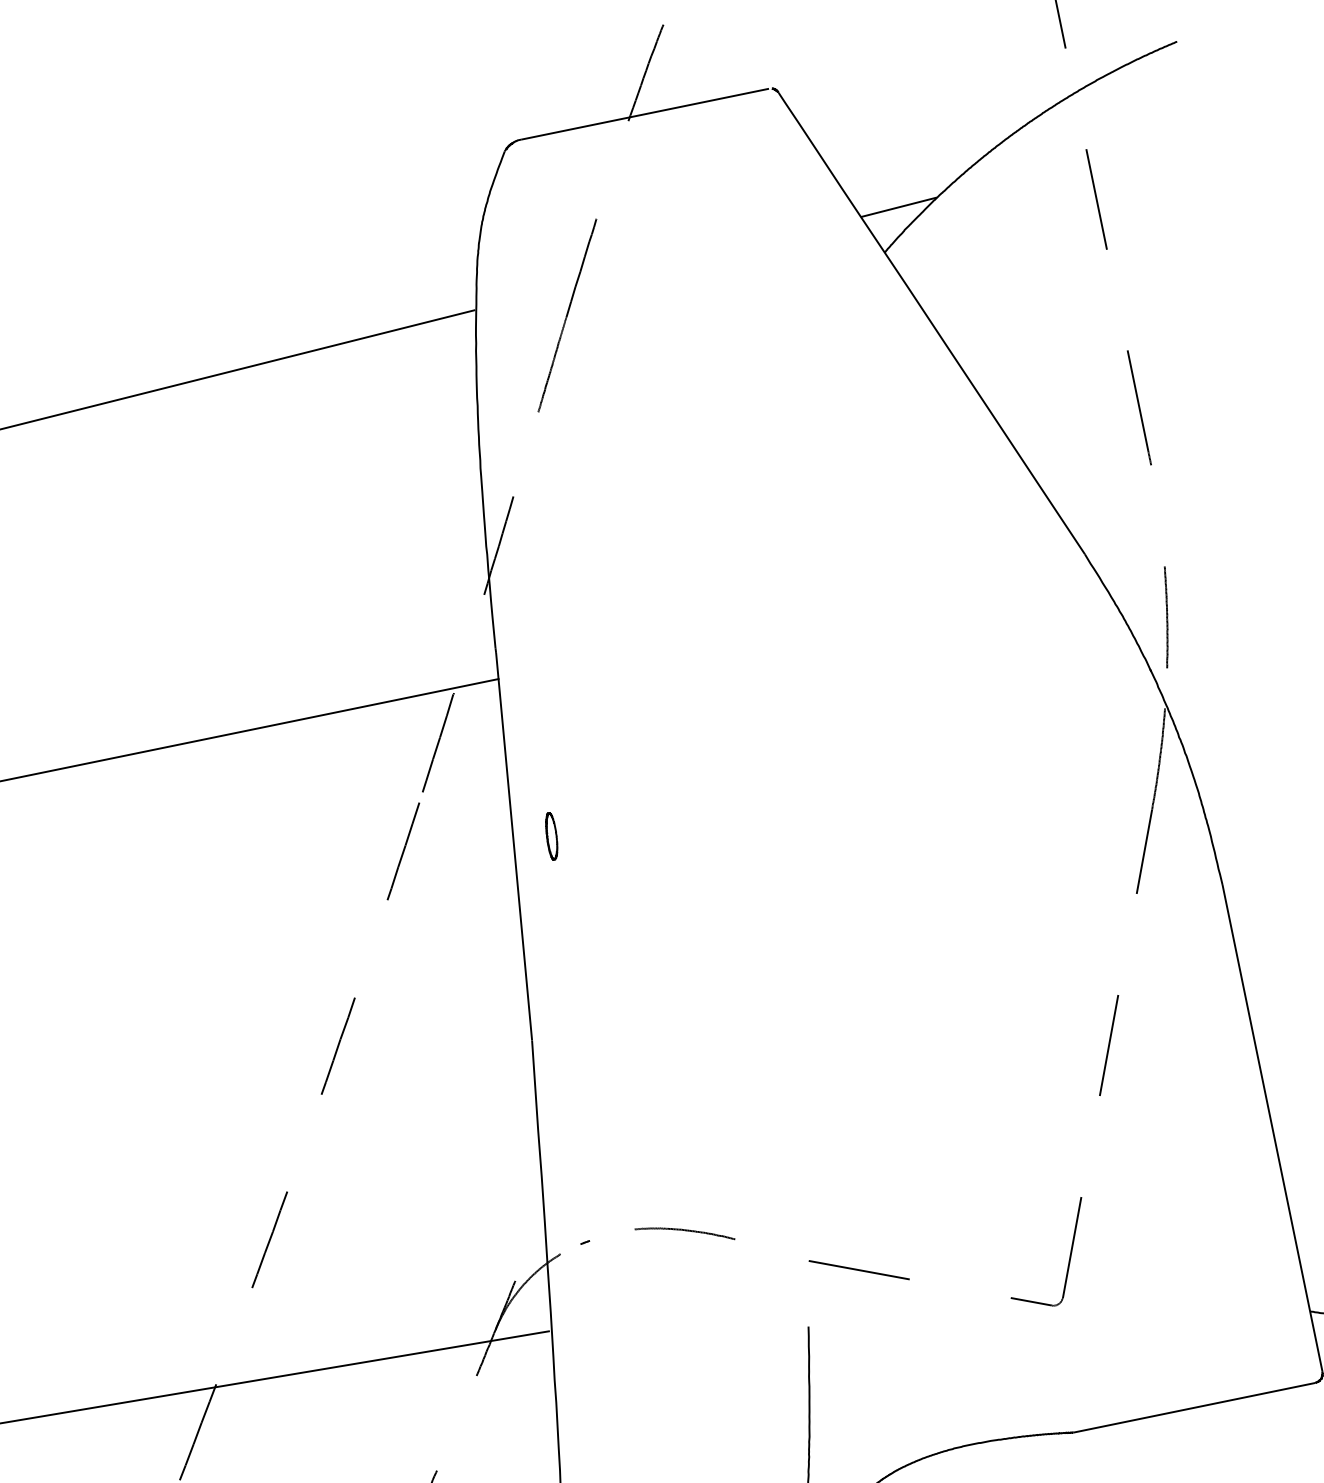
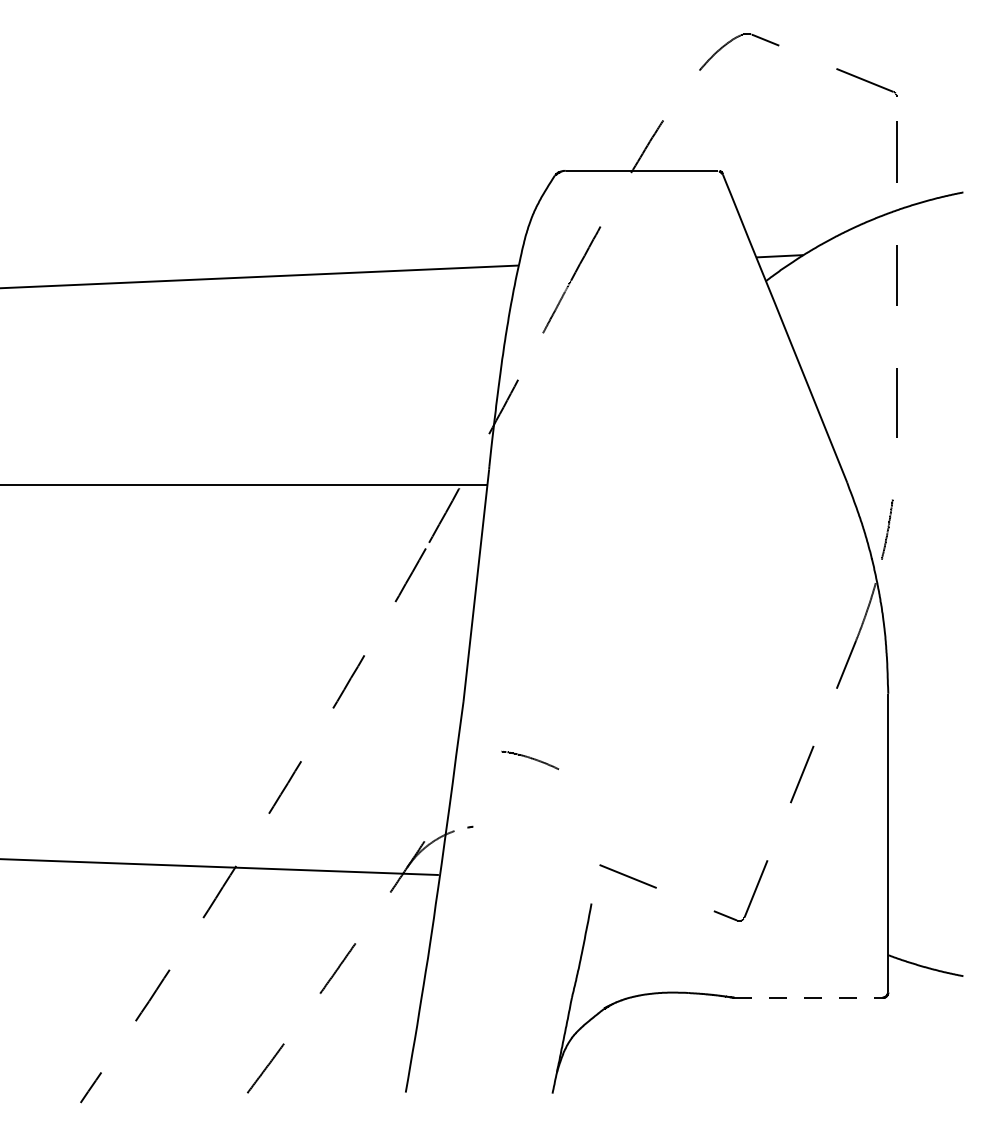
part: (551, 836) -> (499, 584), removed
curve: (685, 1231) -> (530, 758), moved
line: (1195, 1406) -> (809, 997), solid -> dashed

